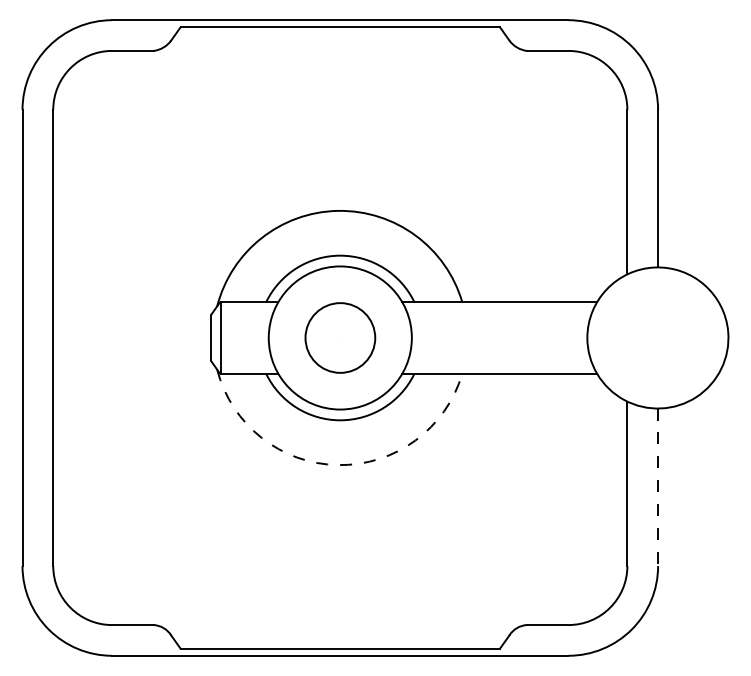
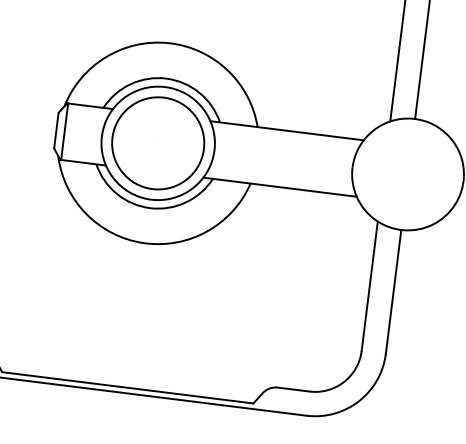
circle: (340, 337) -> (158, 143), size x1.67
arc: (338, 465) -> (144, 243), dashed -> solid
line: (658, 487) -> (393, 292), dashed -> solid

